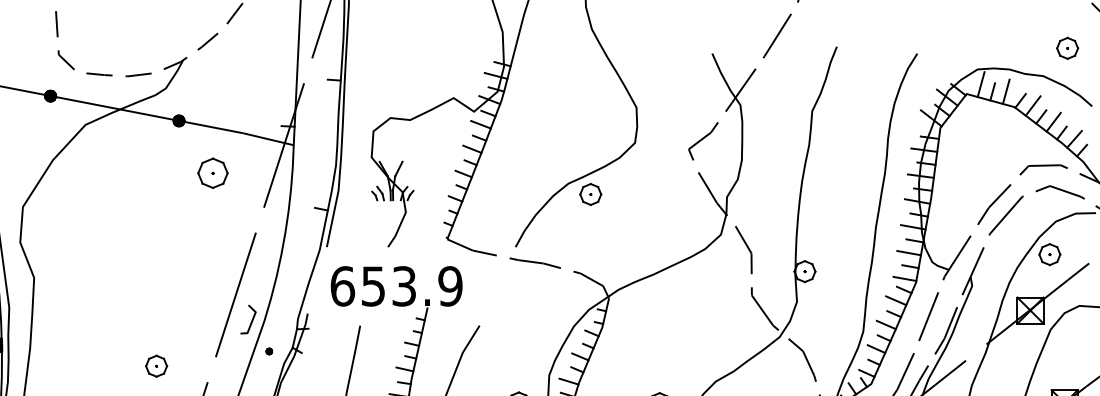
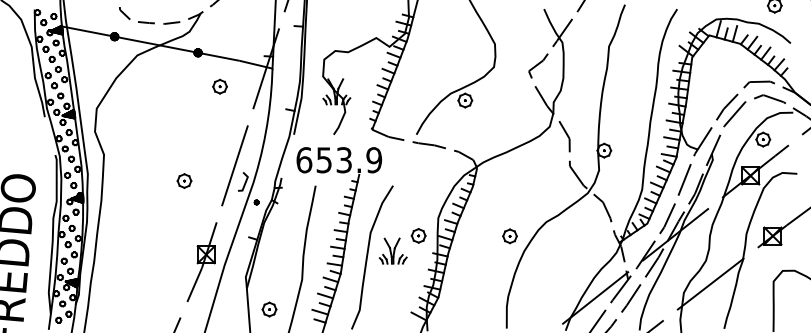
part: (212, 172) -> (219, 86), size x0.71
part: (156, 365) -> (184, 180), moved

